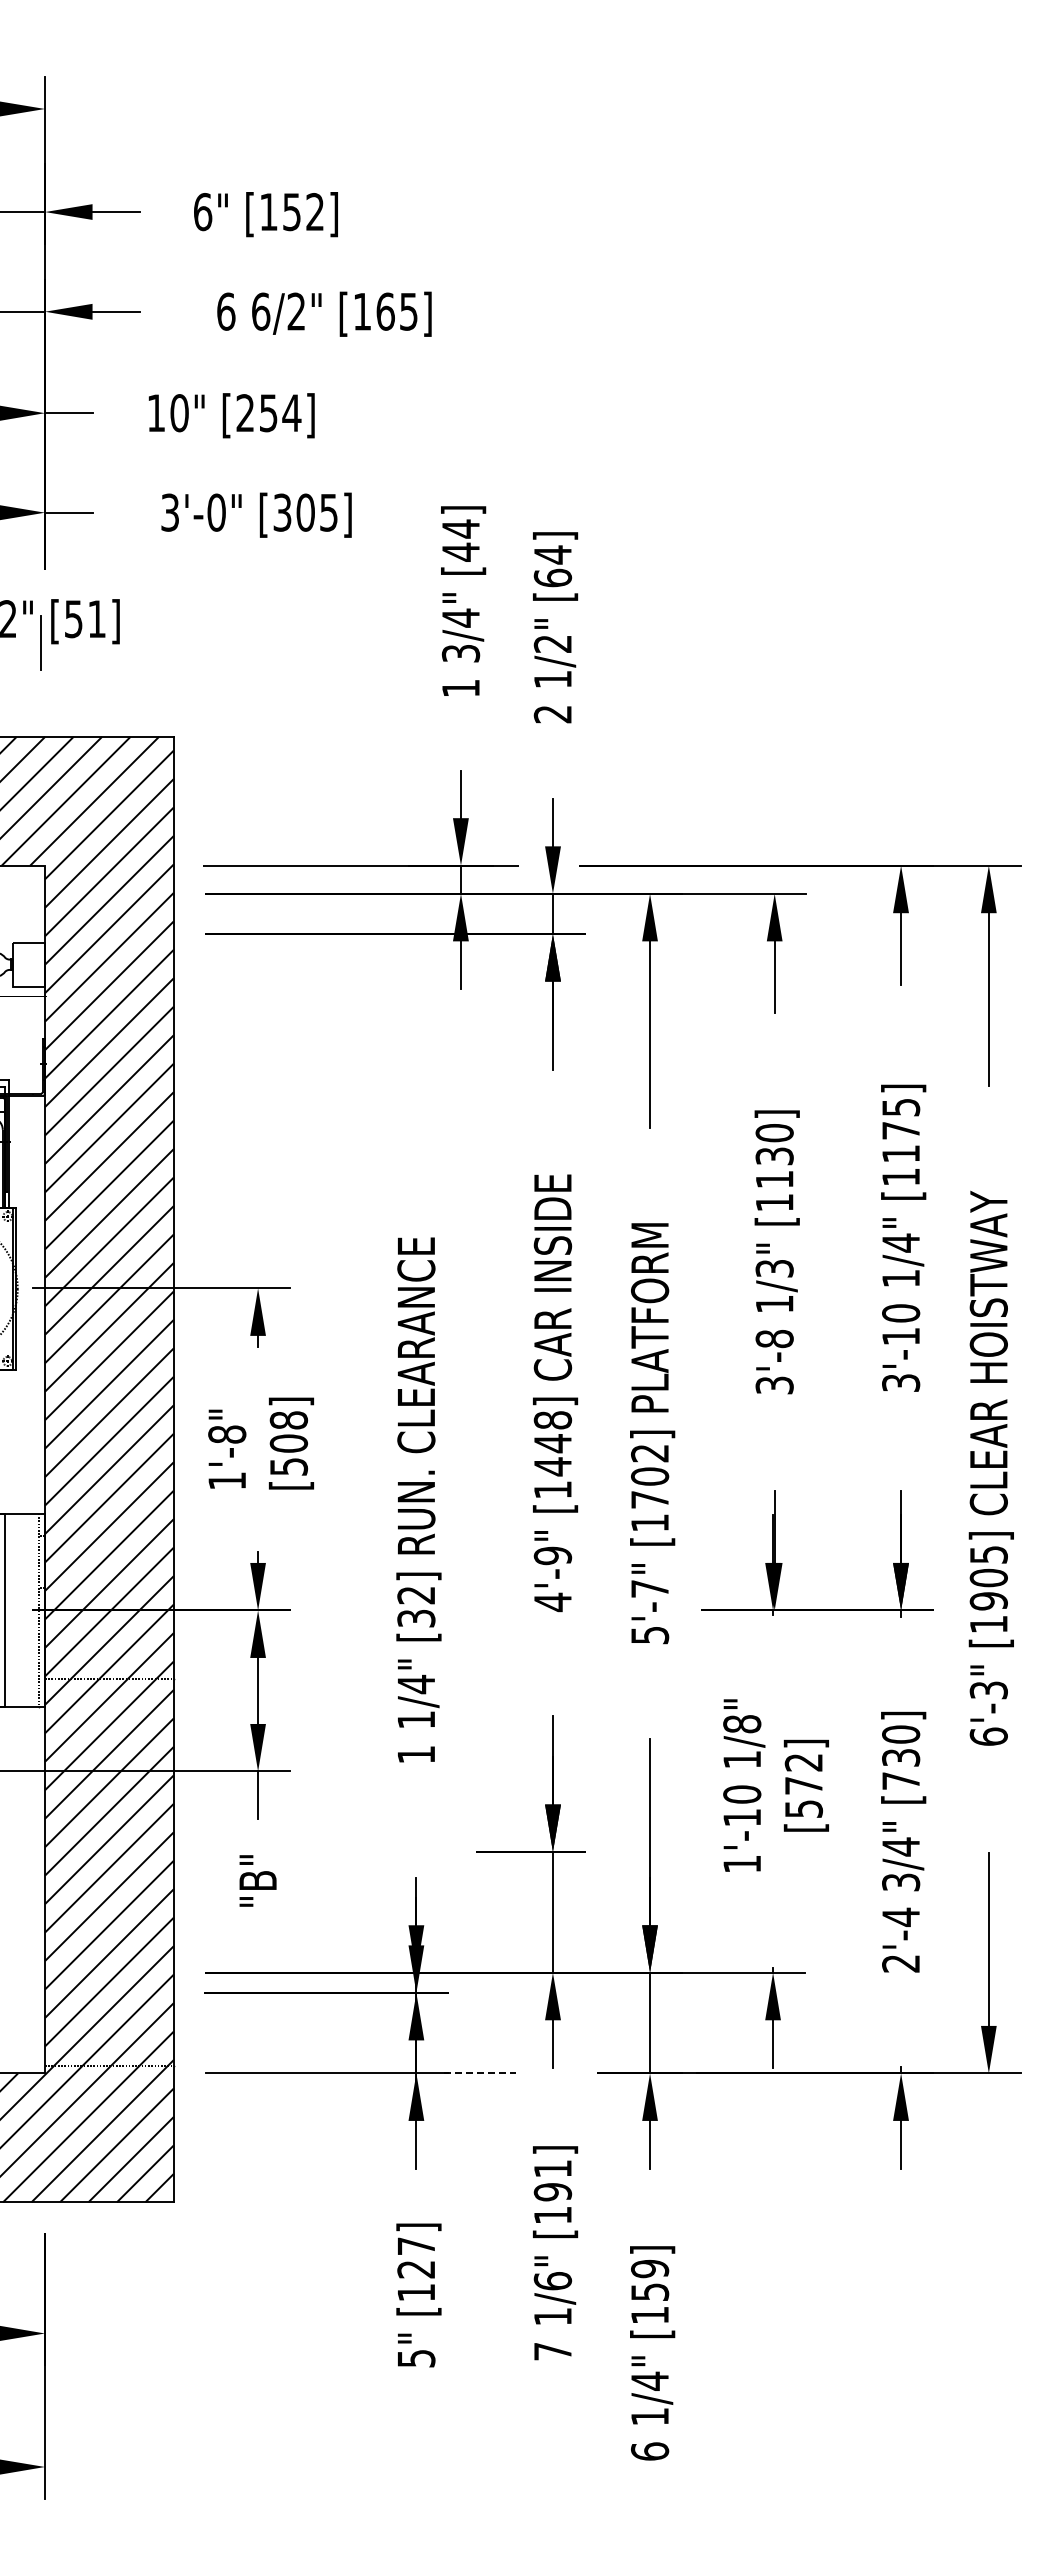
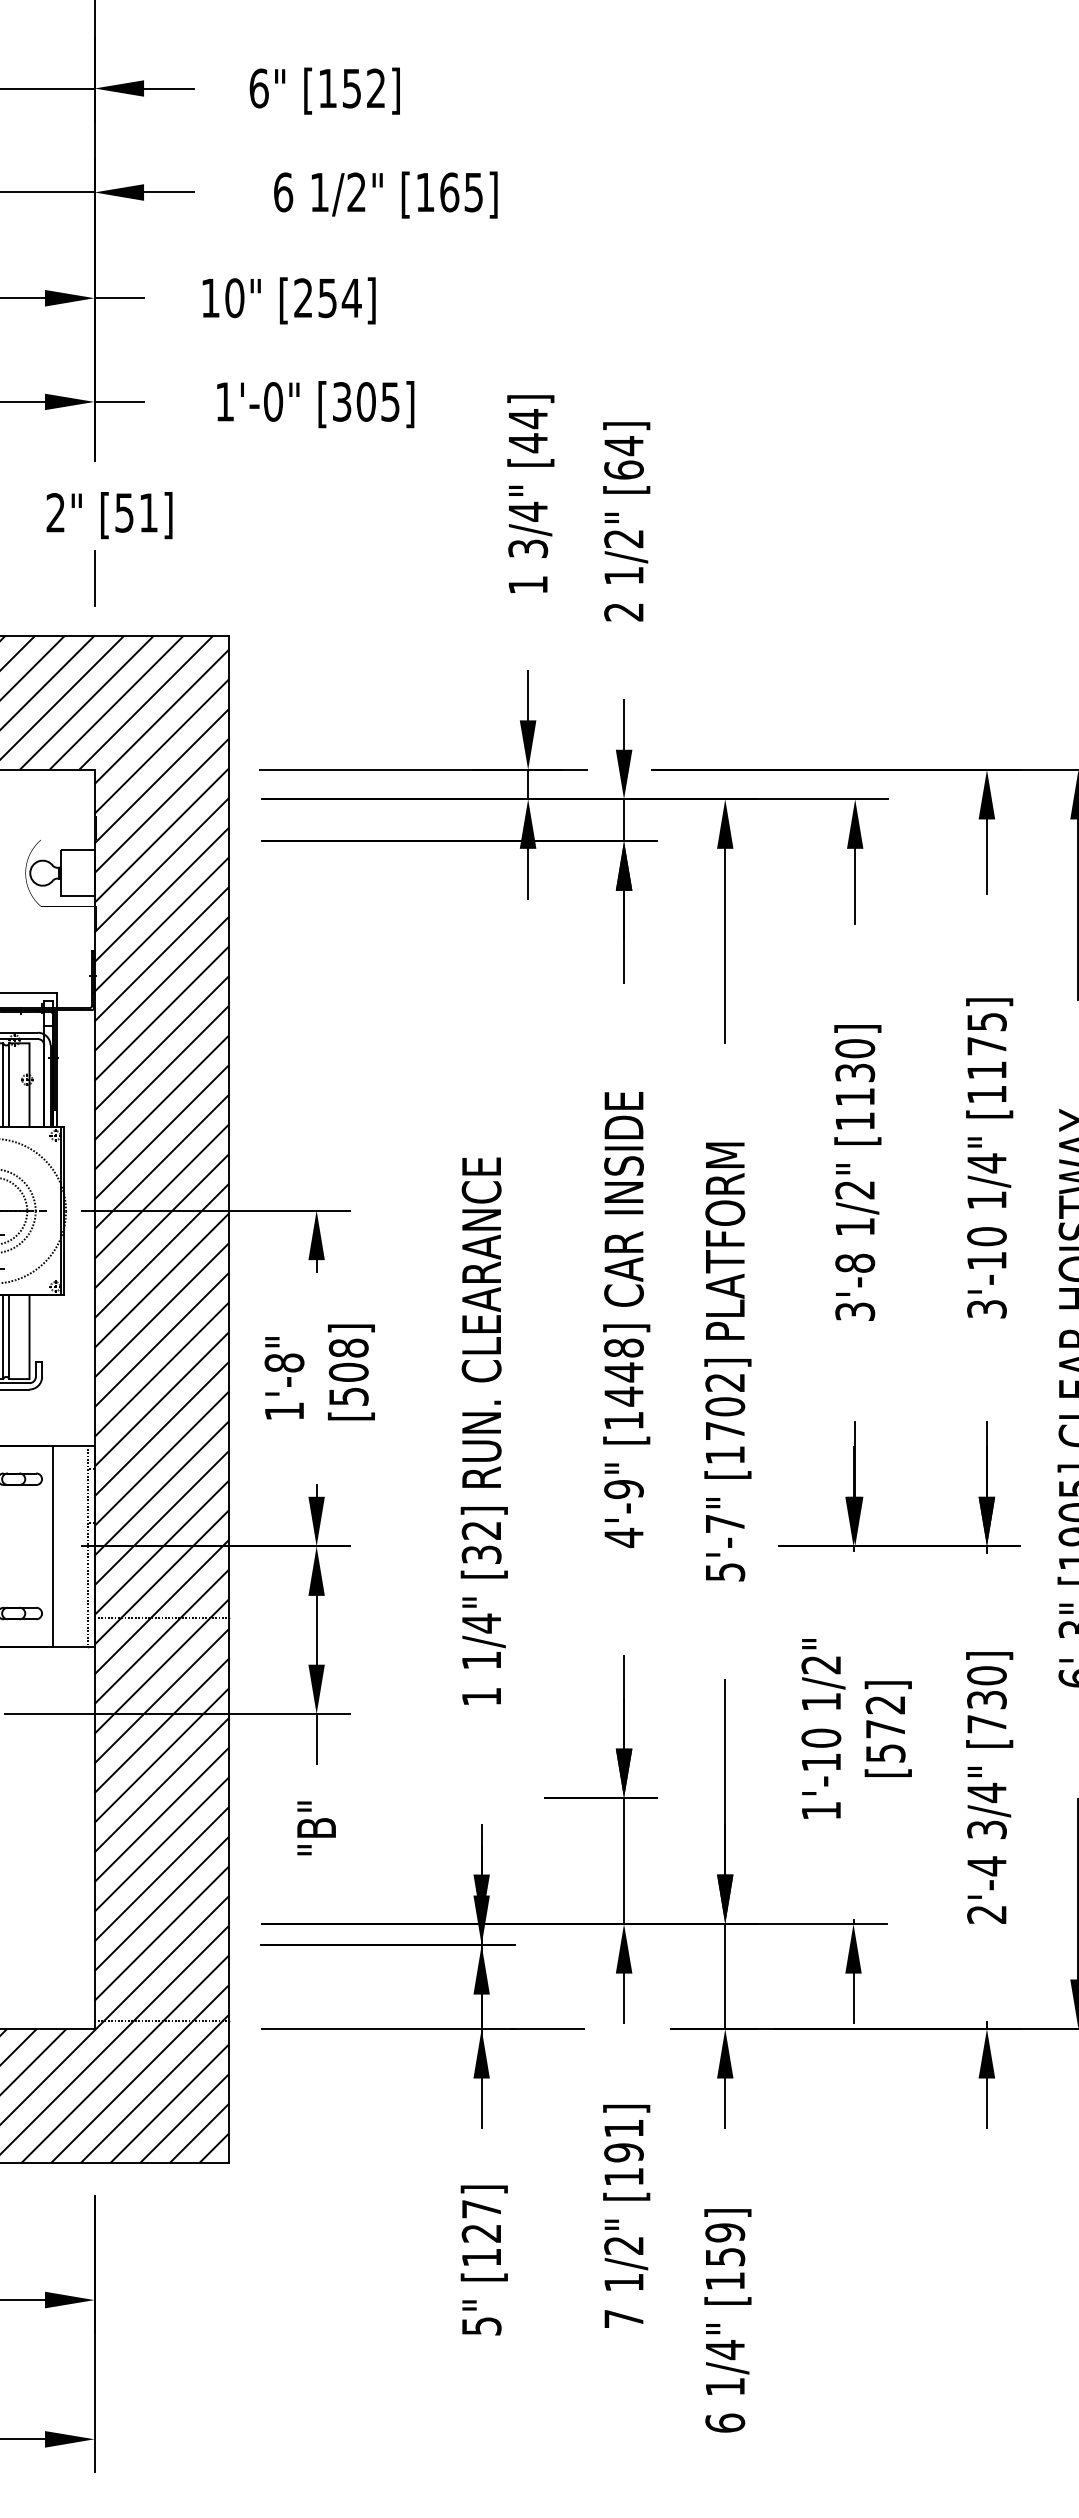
text: (261, 311) -> (320, 192), 6/2" -> 1/2"
text: (169, 512) -> (224, 401), 3'-0" -> 1'-0"
line: (40, 642) -> (93, 577), moved
text: (774, 1268) -> (855, 1189), 1/3" -> 1/2"
text: (742, 1724) -> (821, 1665), 1/8" -> 1/2"
line: (480, 2073) -> (548, 2029), dashed -> solid
text: (552, 2281) -> (623, 2245), 1/6" -> 1/2"

